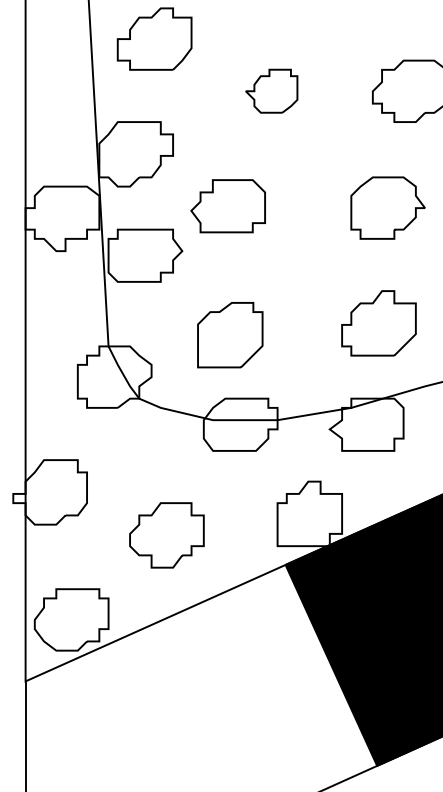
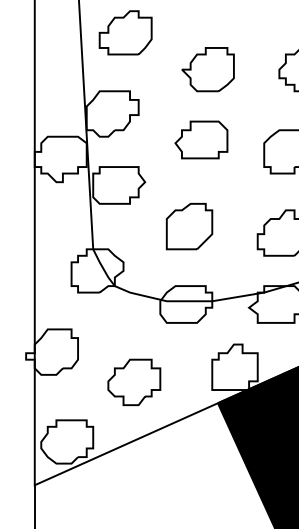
part: (271, 90) -> (207, 69), size x1.43
part: (227, 206) -> (200, 140), moved
part: (230, 335) -> (189, 226), moved

